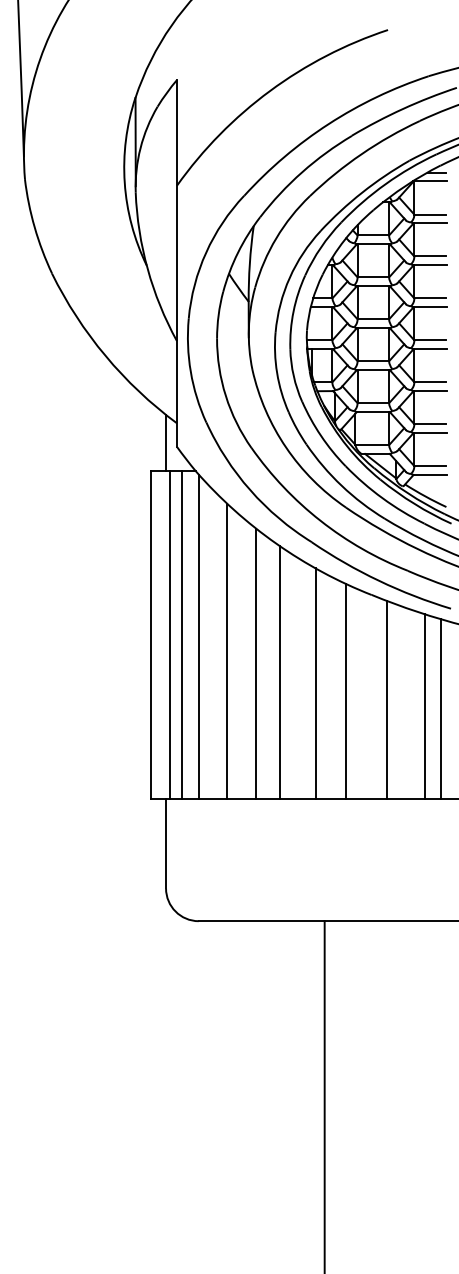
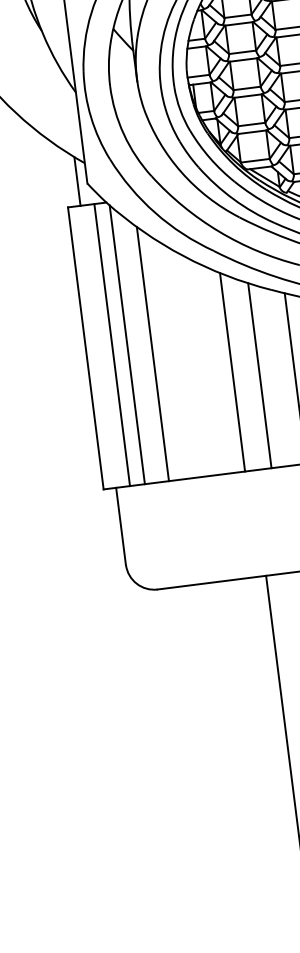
line: (170, 634) -> (102, 345), removed
line: (256, 663) -> (179, 361), removed
line: (280, 672) -> (201, 366), removed

